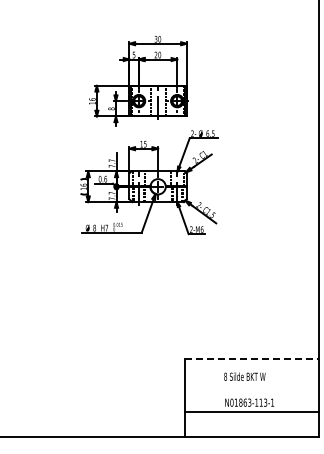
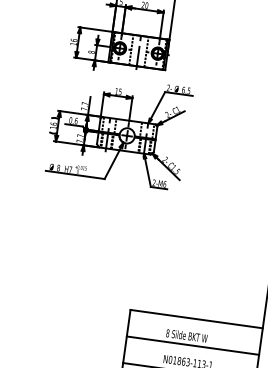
line: (252, 358) -> (197, 318), dashed -> solid
line: (251, 385) -> (192, 345), added

